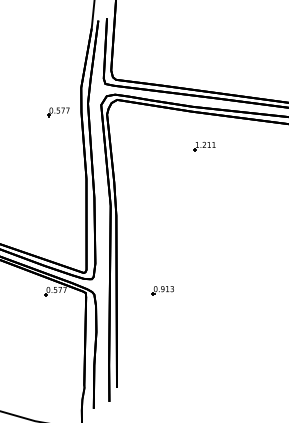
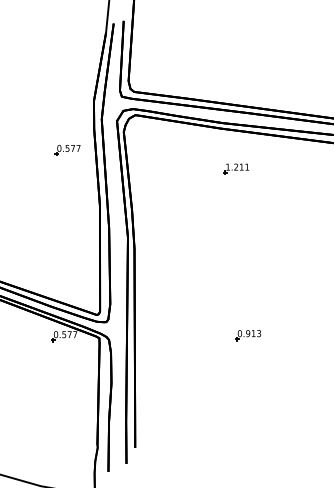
part: (58, 112) -> (67, 150), moved
part: (163, 290) -> (248, 335), moved

